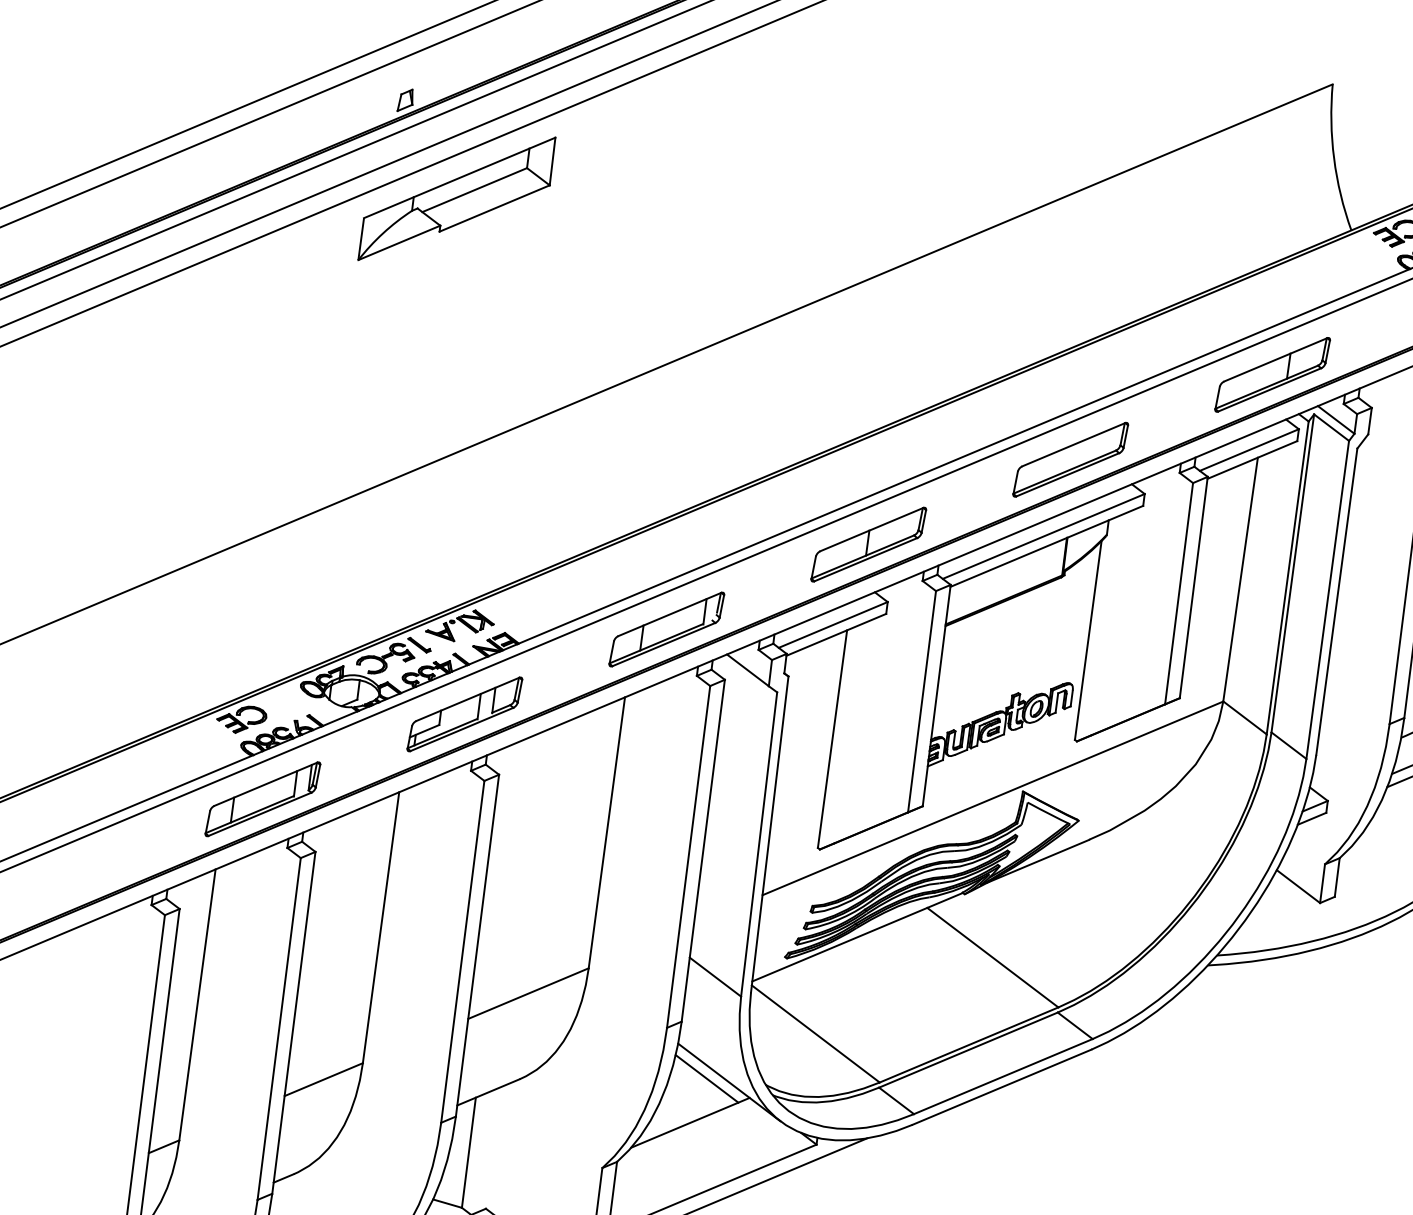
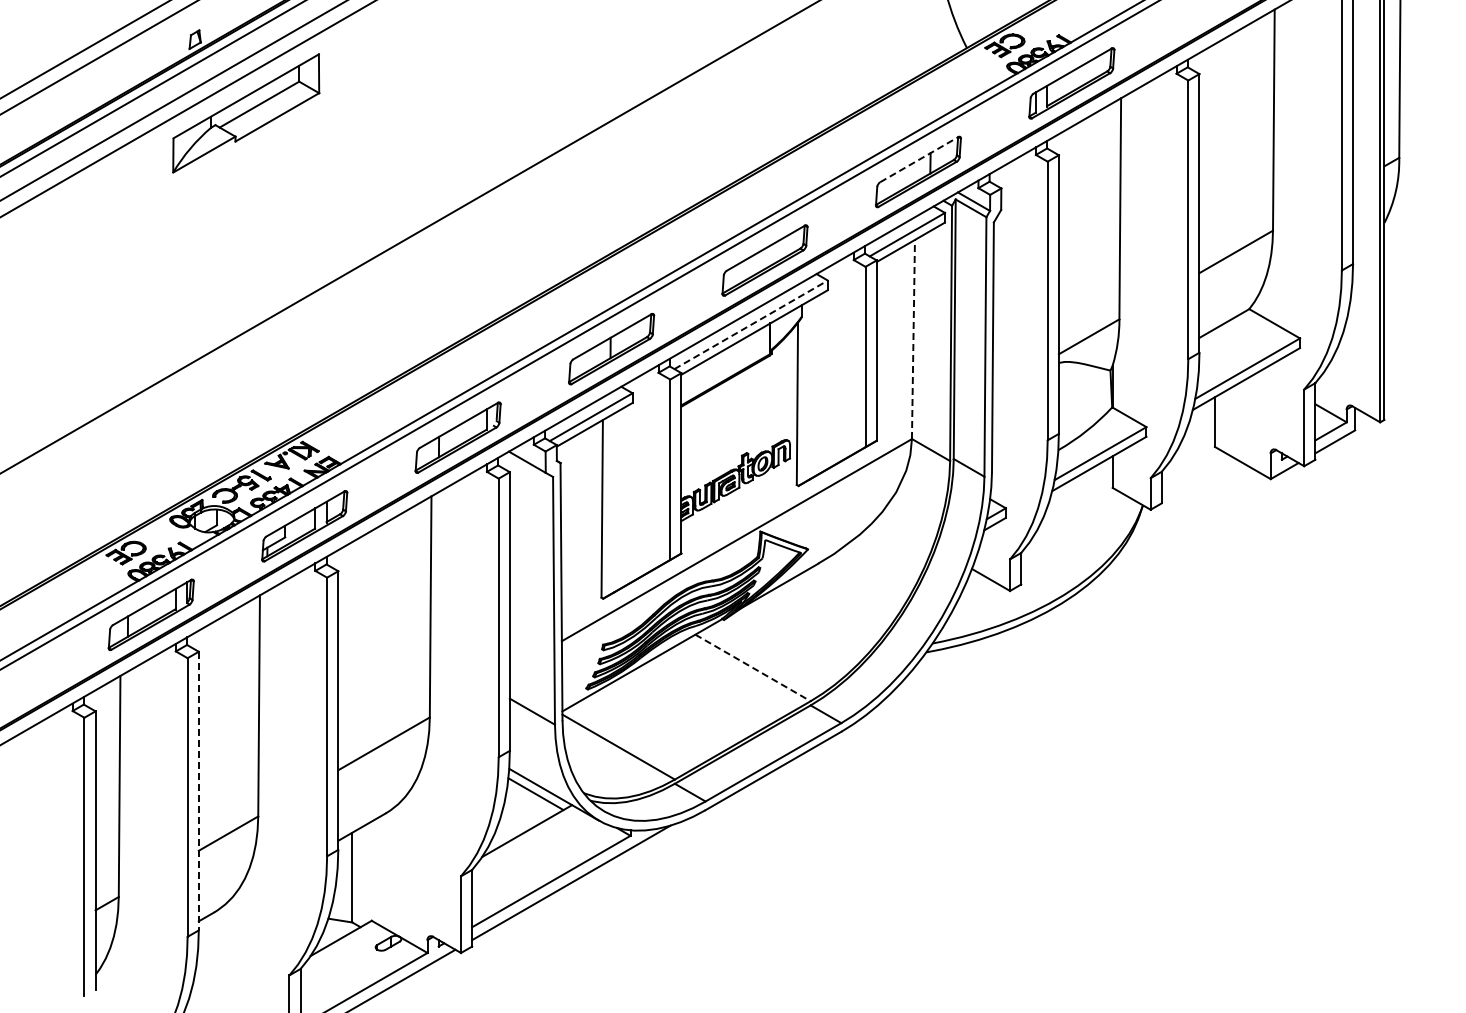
line: (1275, 359) -> (919, 159), solid -> dashed
line: (1044, 536) -> (751, 324), solid -> dashed
line: (1240, 579) -> (913, 339), solid -> dashed
line: (993, 957) -> (753, 667), solid -> dashed
line: (293, 1023) -> (198, 791), solid -> dashed

